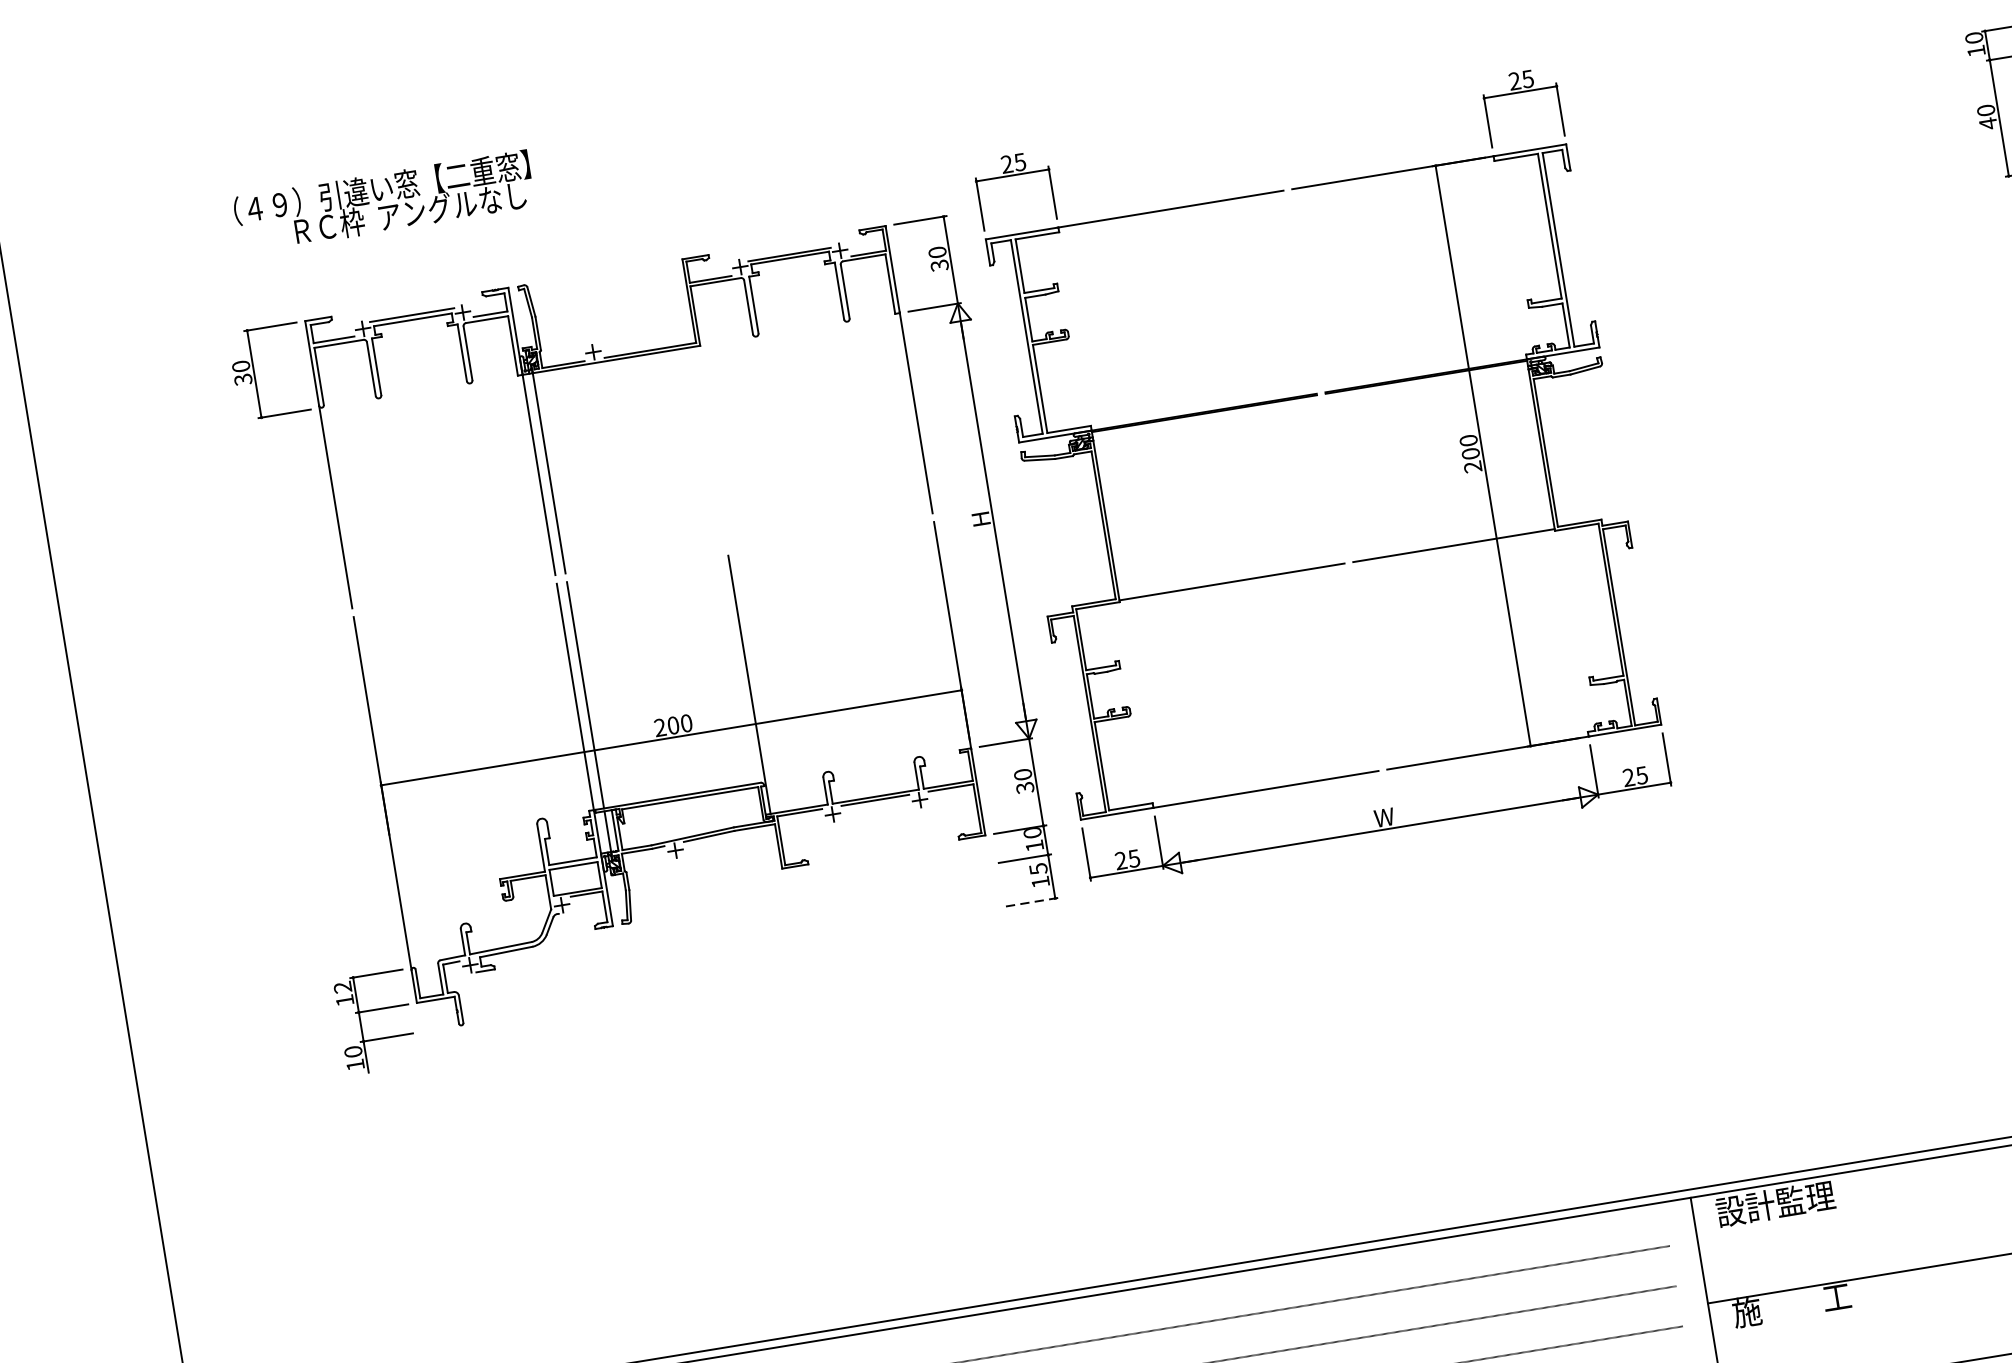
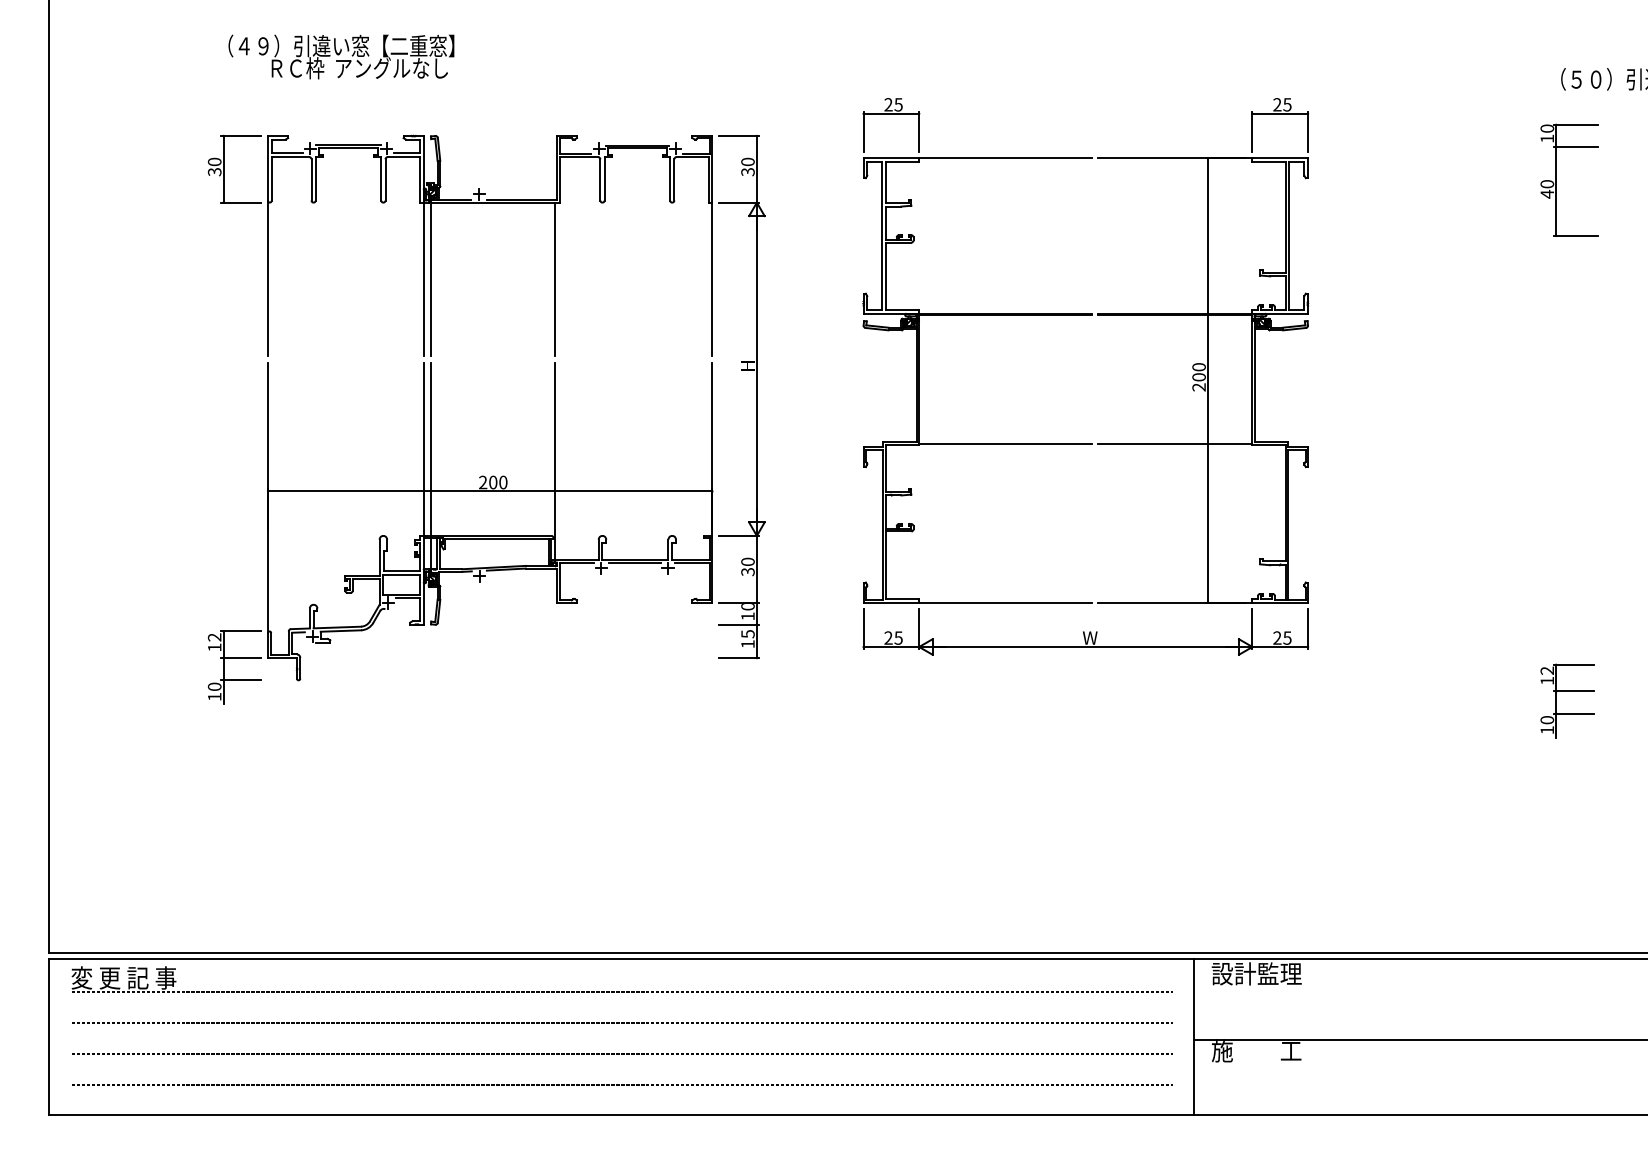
part: (1309, 397) -> (1085, 315), moved
line: (709, 445) -> (554, 278), added
line: (1032, 902) -> (739, 658), dashed -> solid

